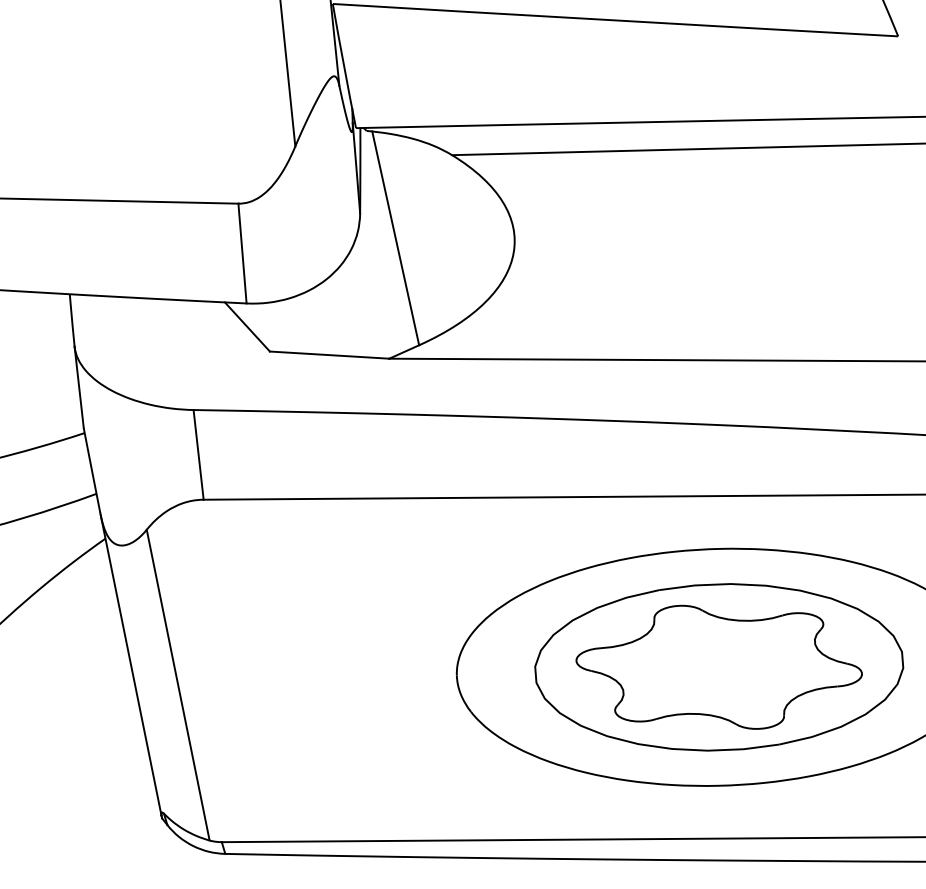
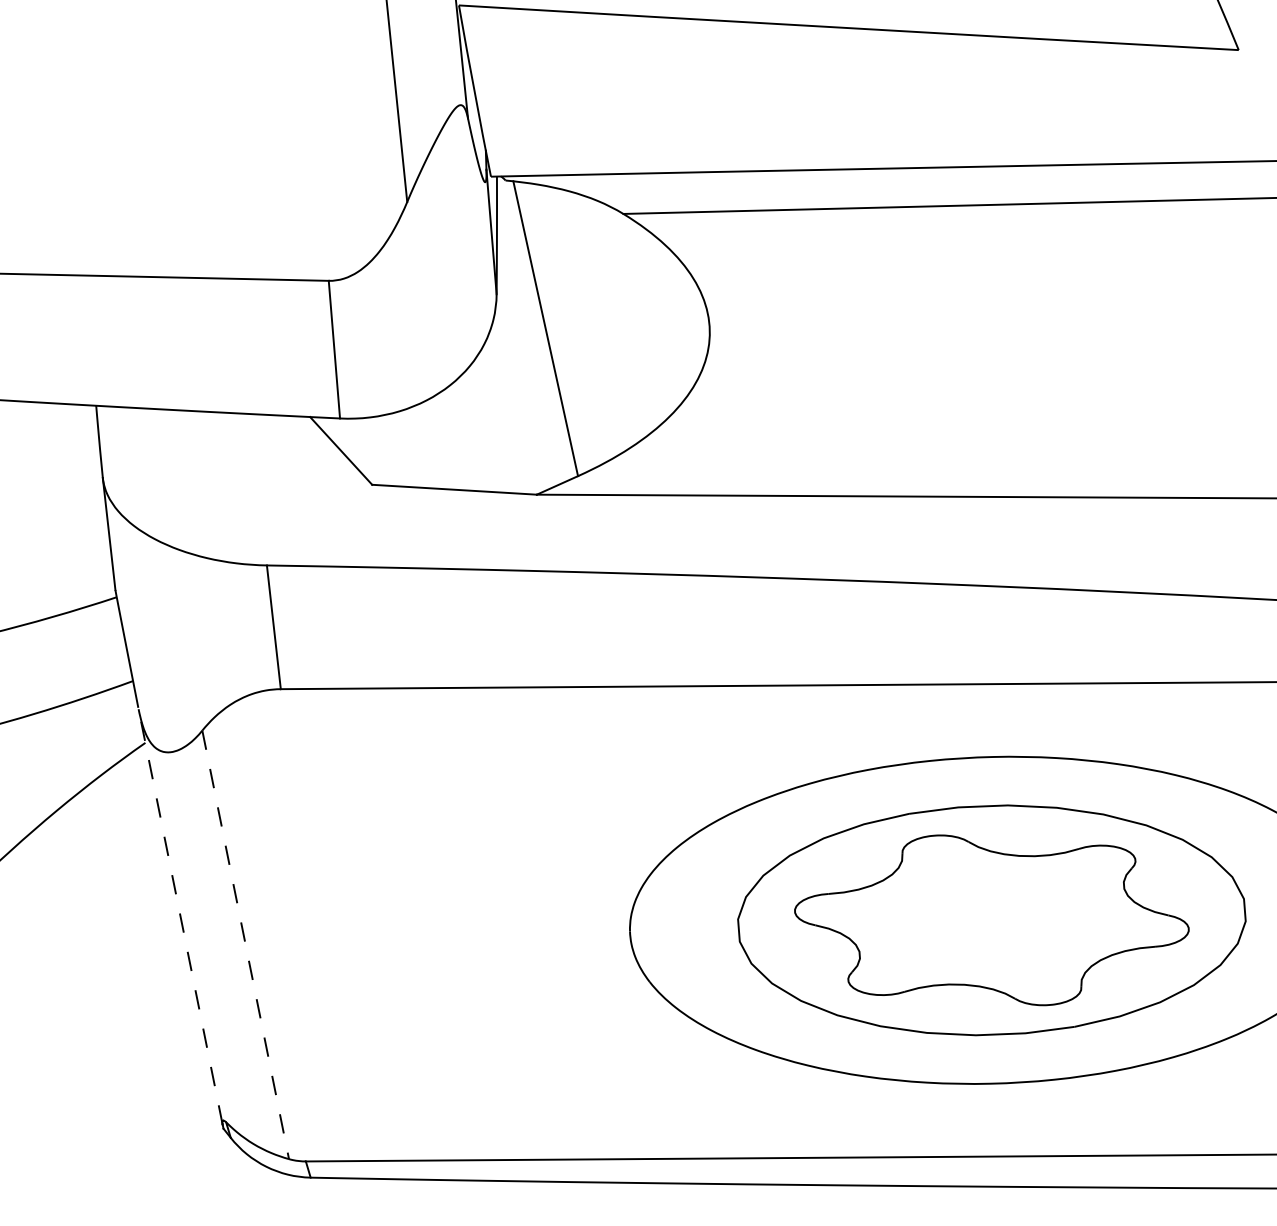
line: (130, 663) -> (179, 915), solid -> dashed
line: (178, 685) -> (246, 945), solid -> dashed

